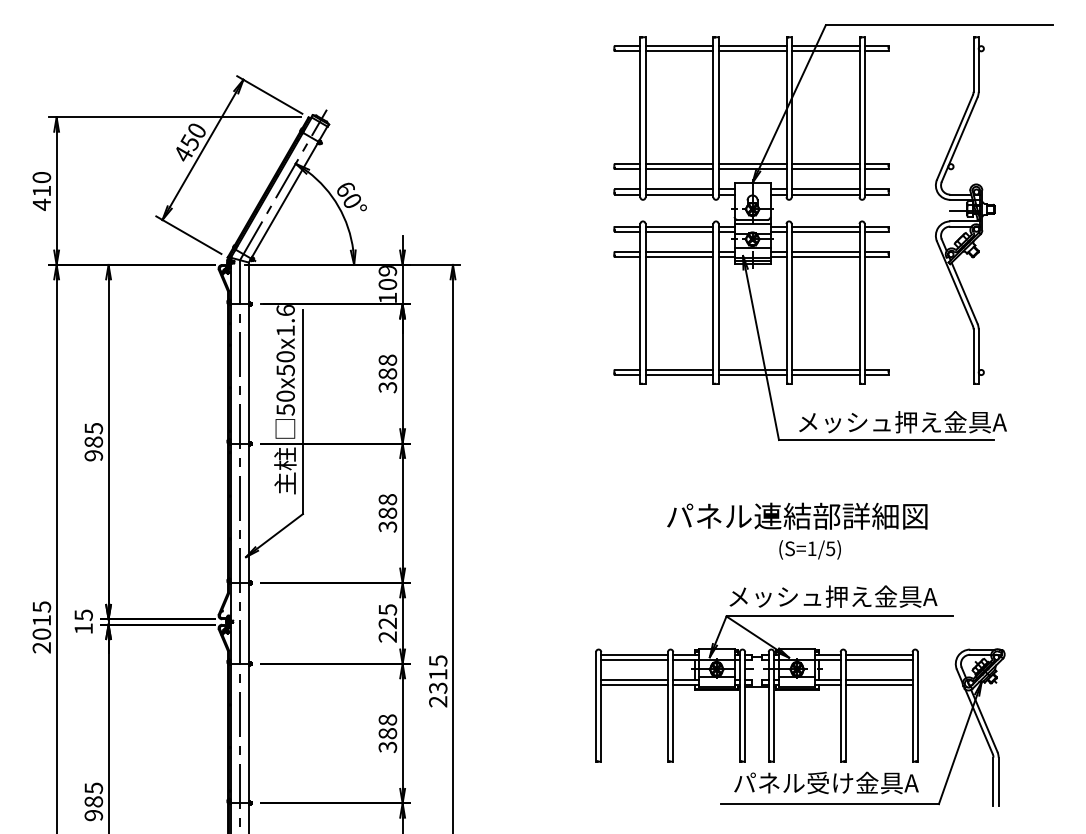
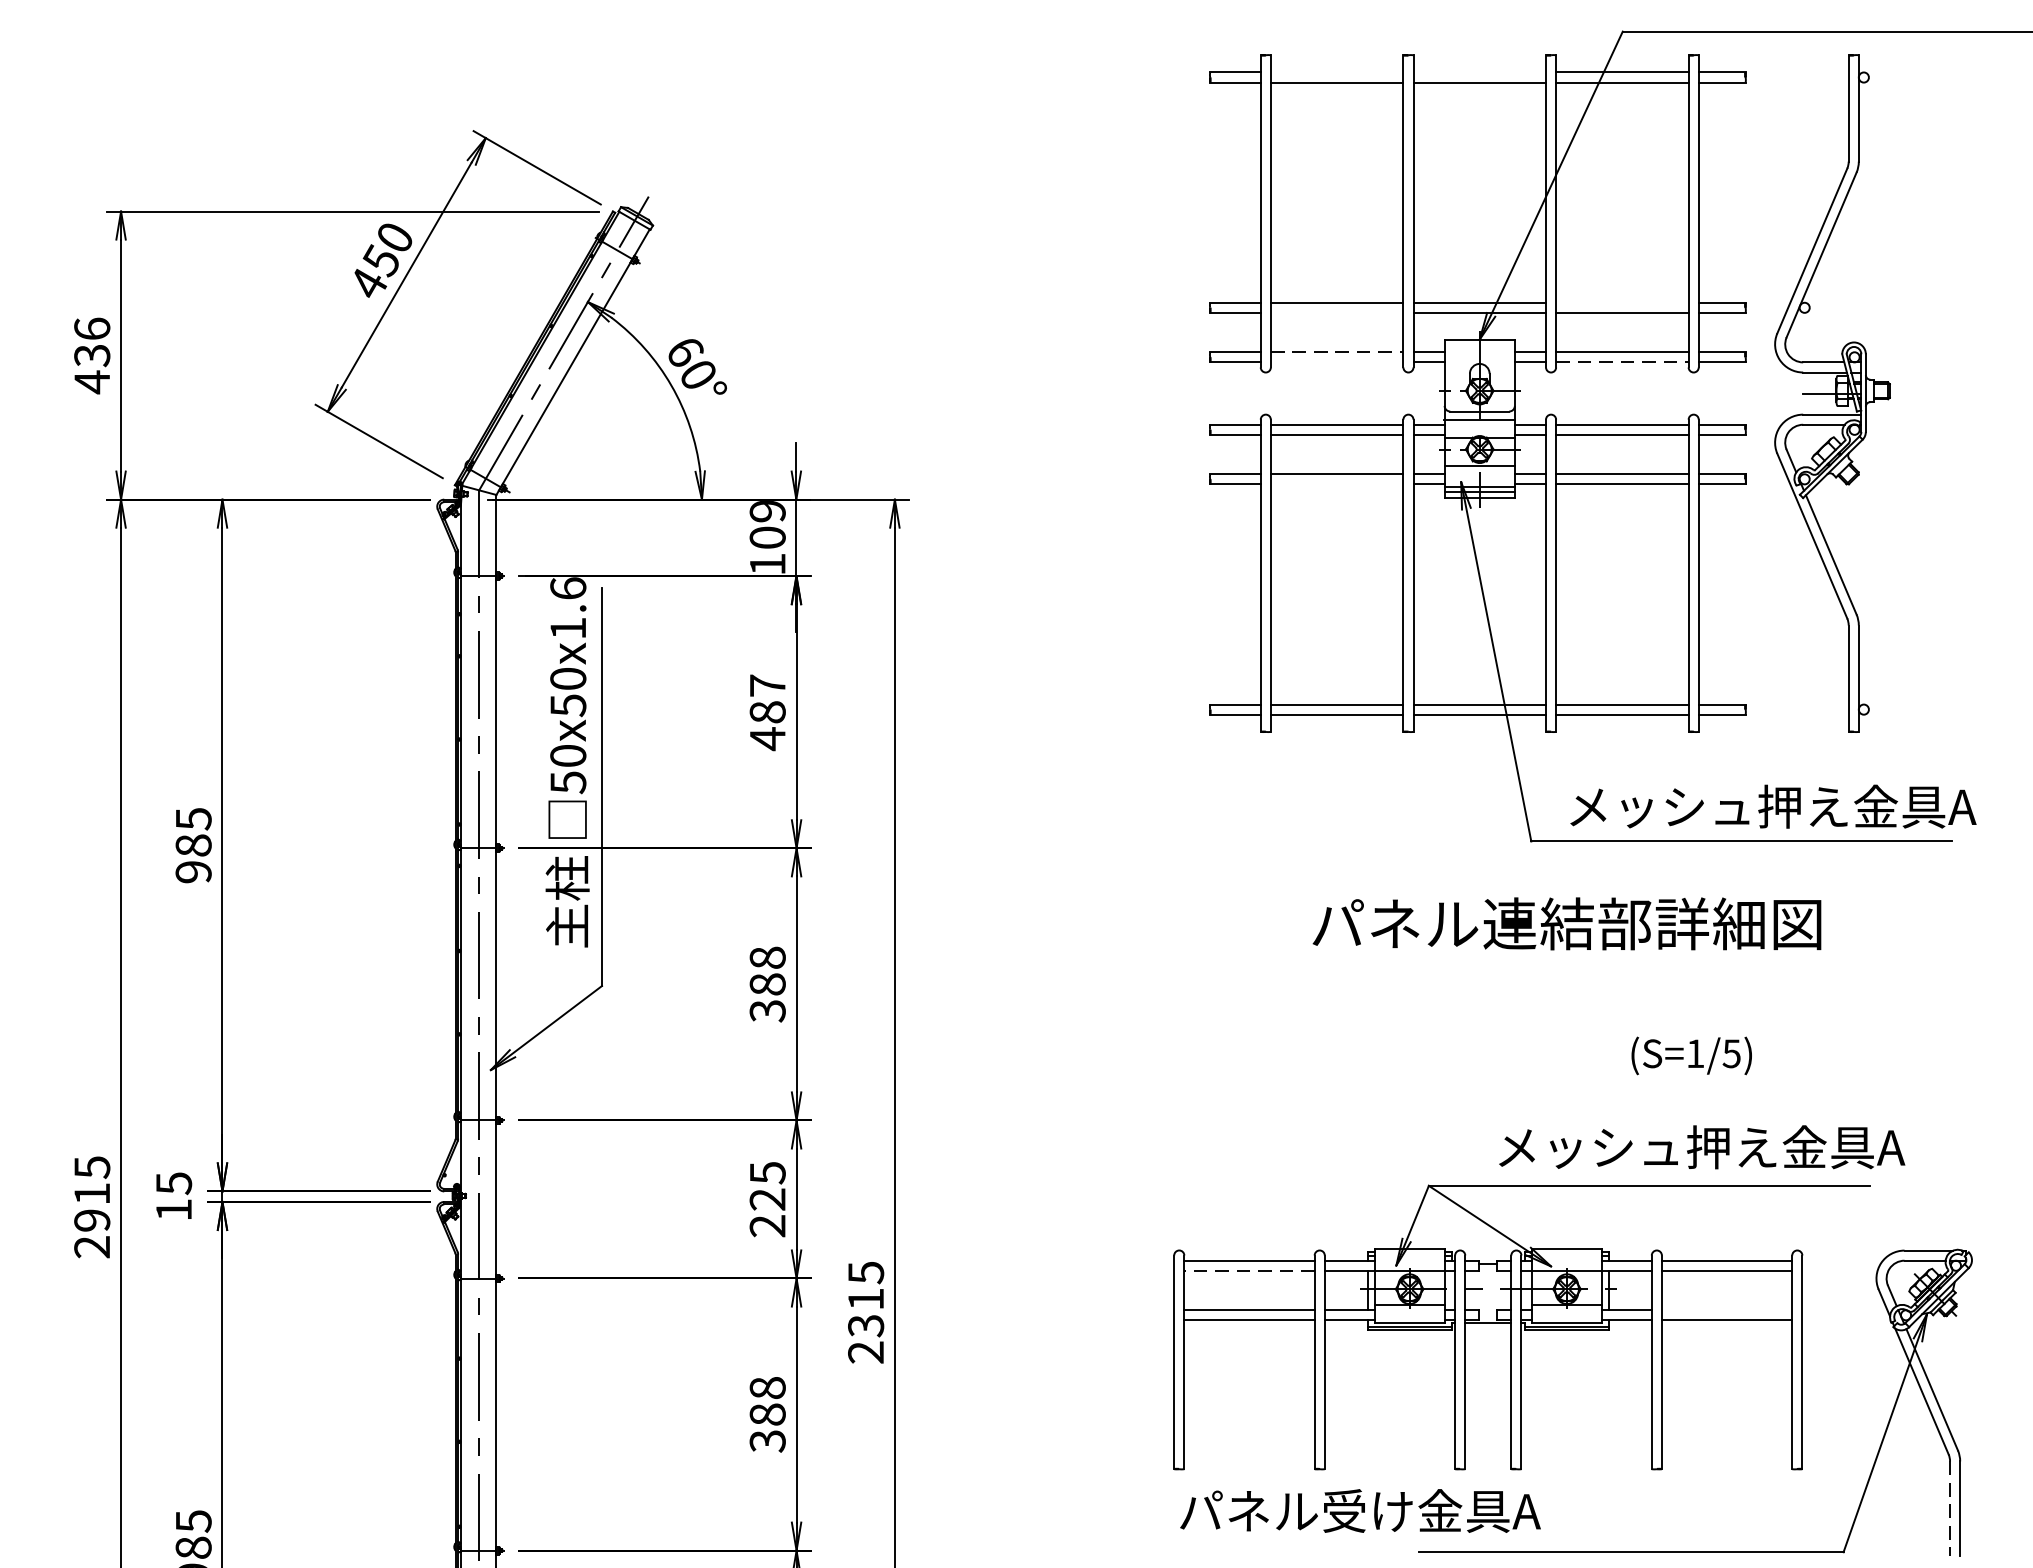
line: (679, 46) -> (1337, 73), removed
line: (752, 46) -> (1479, 73), removed
line: (825, 164) -> (1622, 303), removed
line: (679, 169) -> (1337, 313), removed
text: (41, 183) -> (91, 340), 410 -> 436
line: (679, 189) -> (1337, 352), solid -> dashed
line: (679, 194) -> (1337, 362), removed
line: (825, 194) -> (1622, 362), solid -> dashed
part: (965, 210) -> (1832, 393), moved
line: (679, 257) -> (1337, 485), removed
text: (387, 373) -> (767, 711), 388 -> 487
text: (797, 515) -> (1567, 922), moved
text: (809, 549) -> (1690, 1055), moved
text: (833, 596) -> (1702, 1146), moved
text: (41, 633) -> (91, 1219), 2015 -> 2915
line: (634, 659) -> (1249, 1269), solid -> dashed
line: (878, 680) -> (1725, 1310), removed
text: (826, 782) -> (1360, 1510), moved
line: (993, 782) -> (1950, 1510), solid -> dashed

